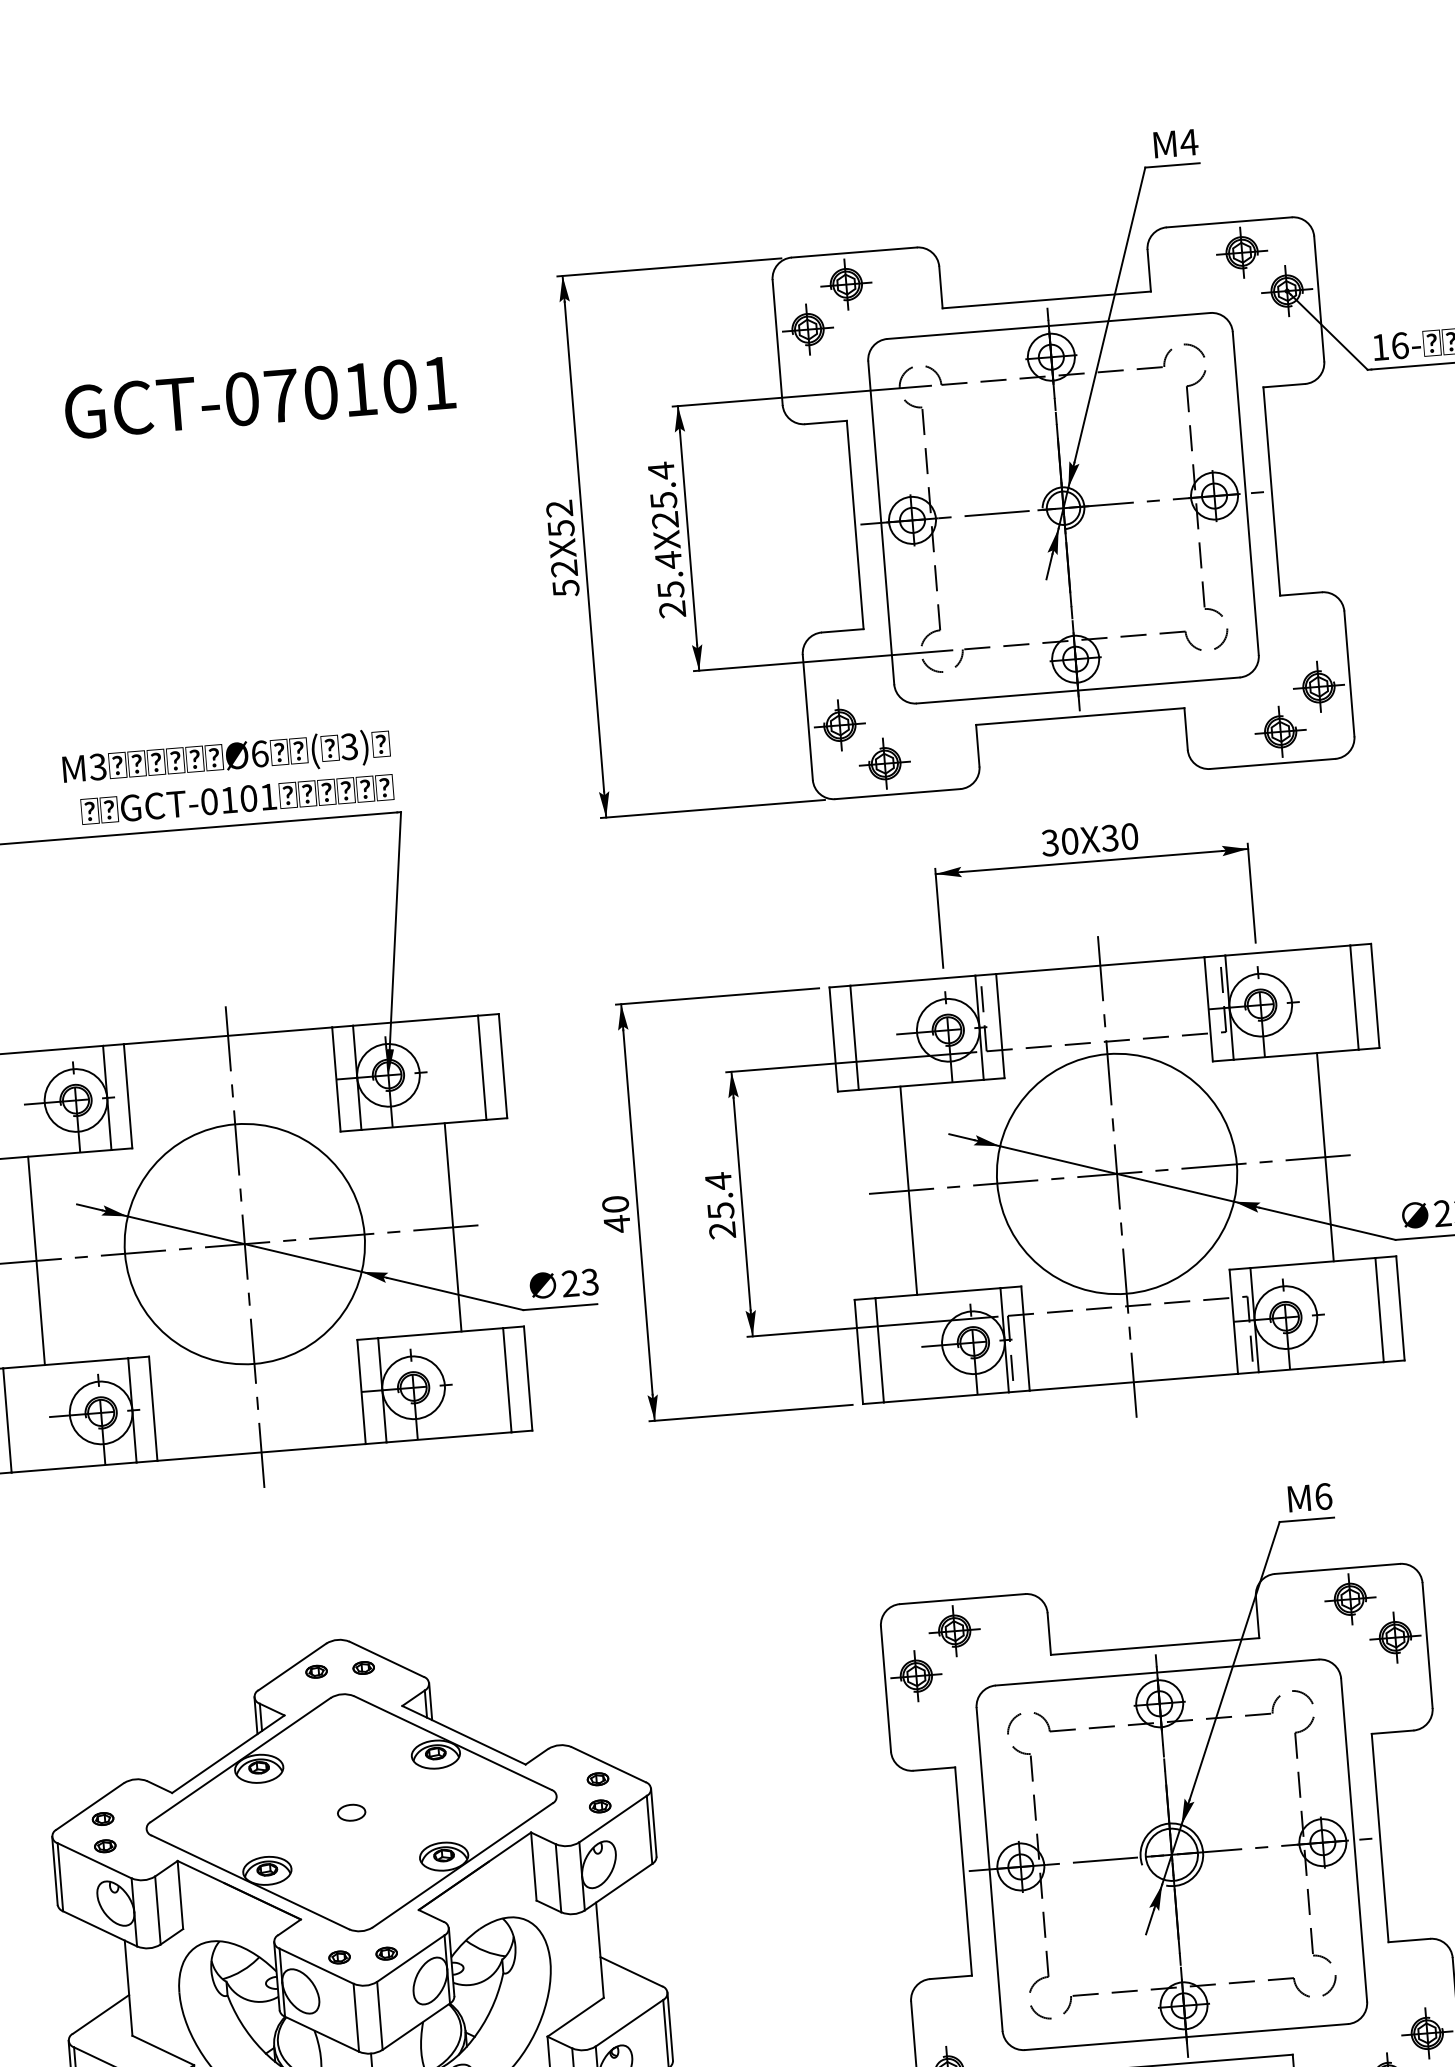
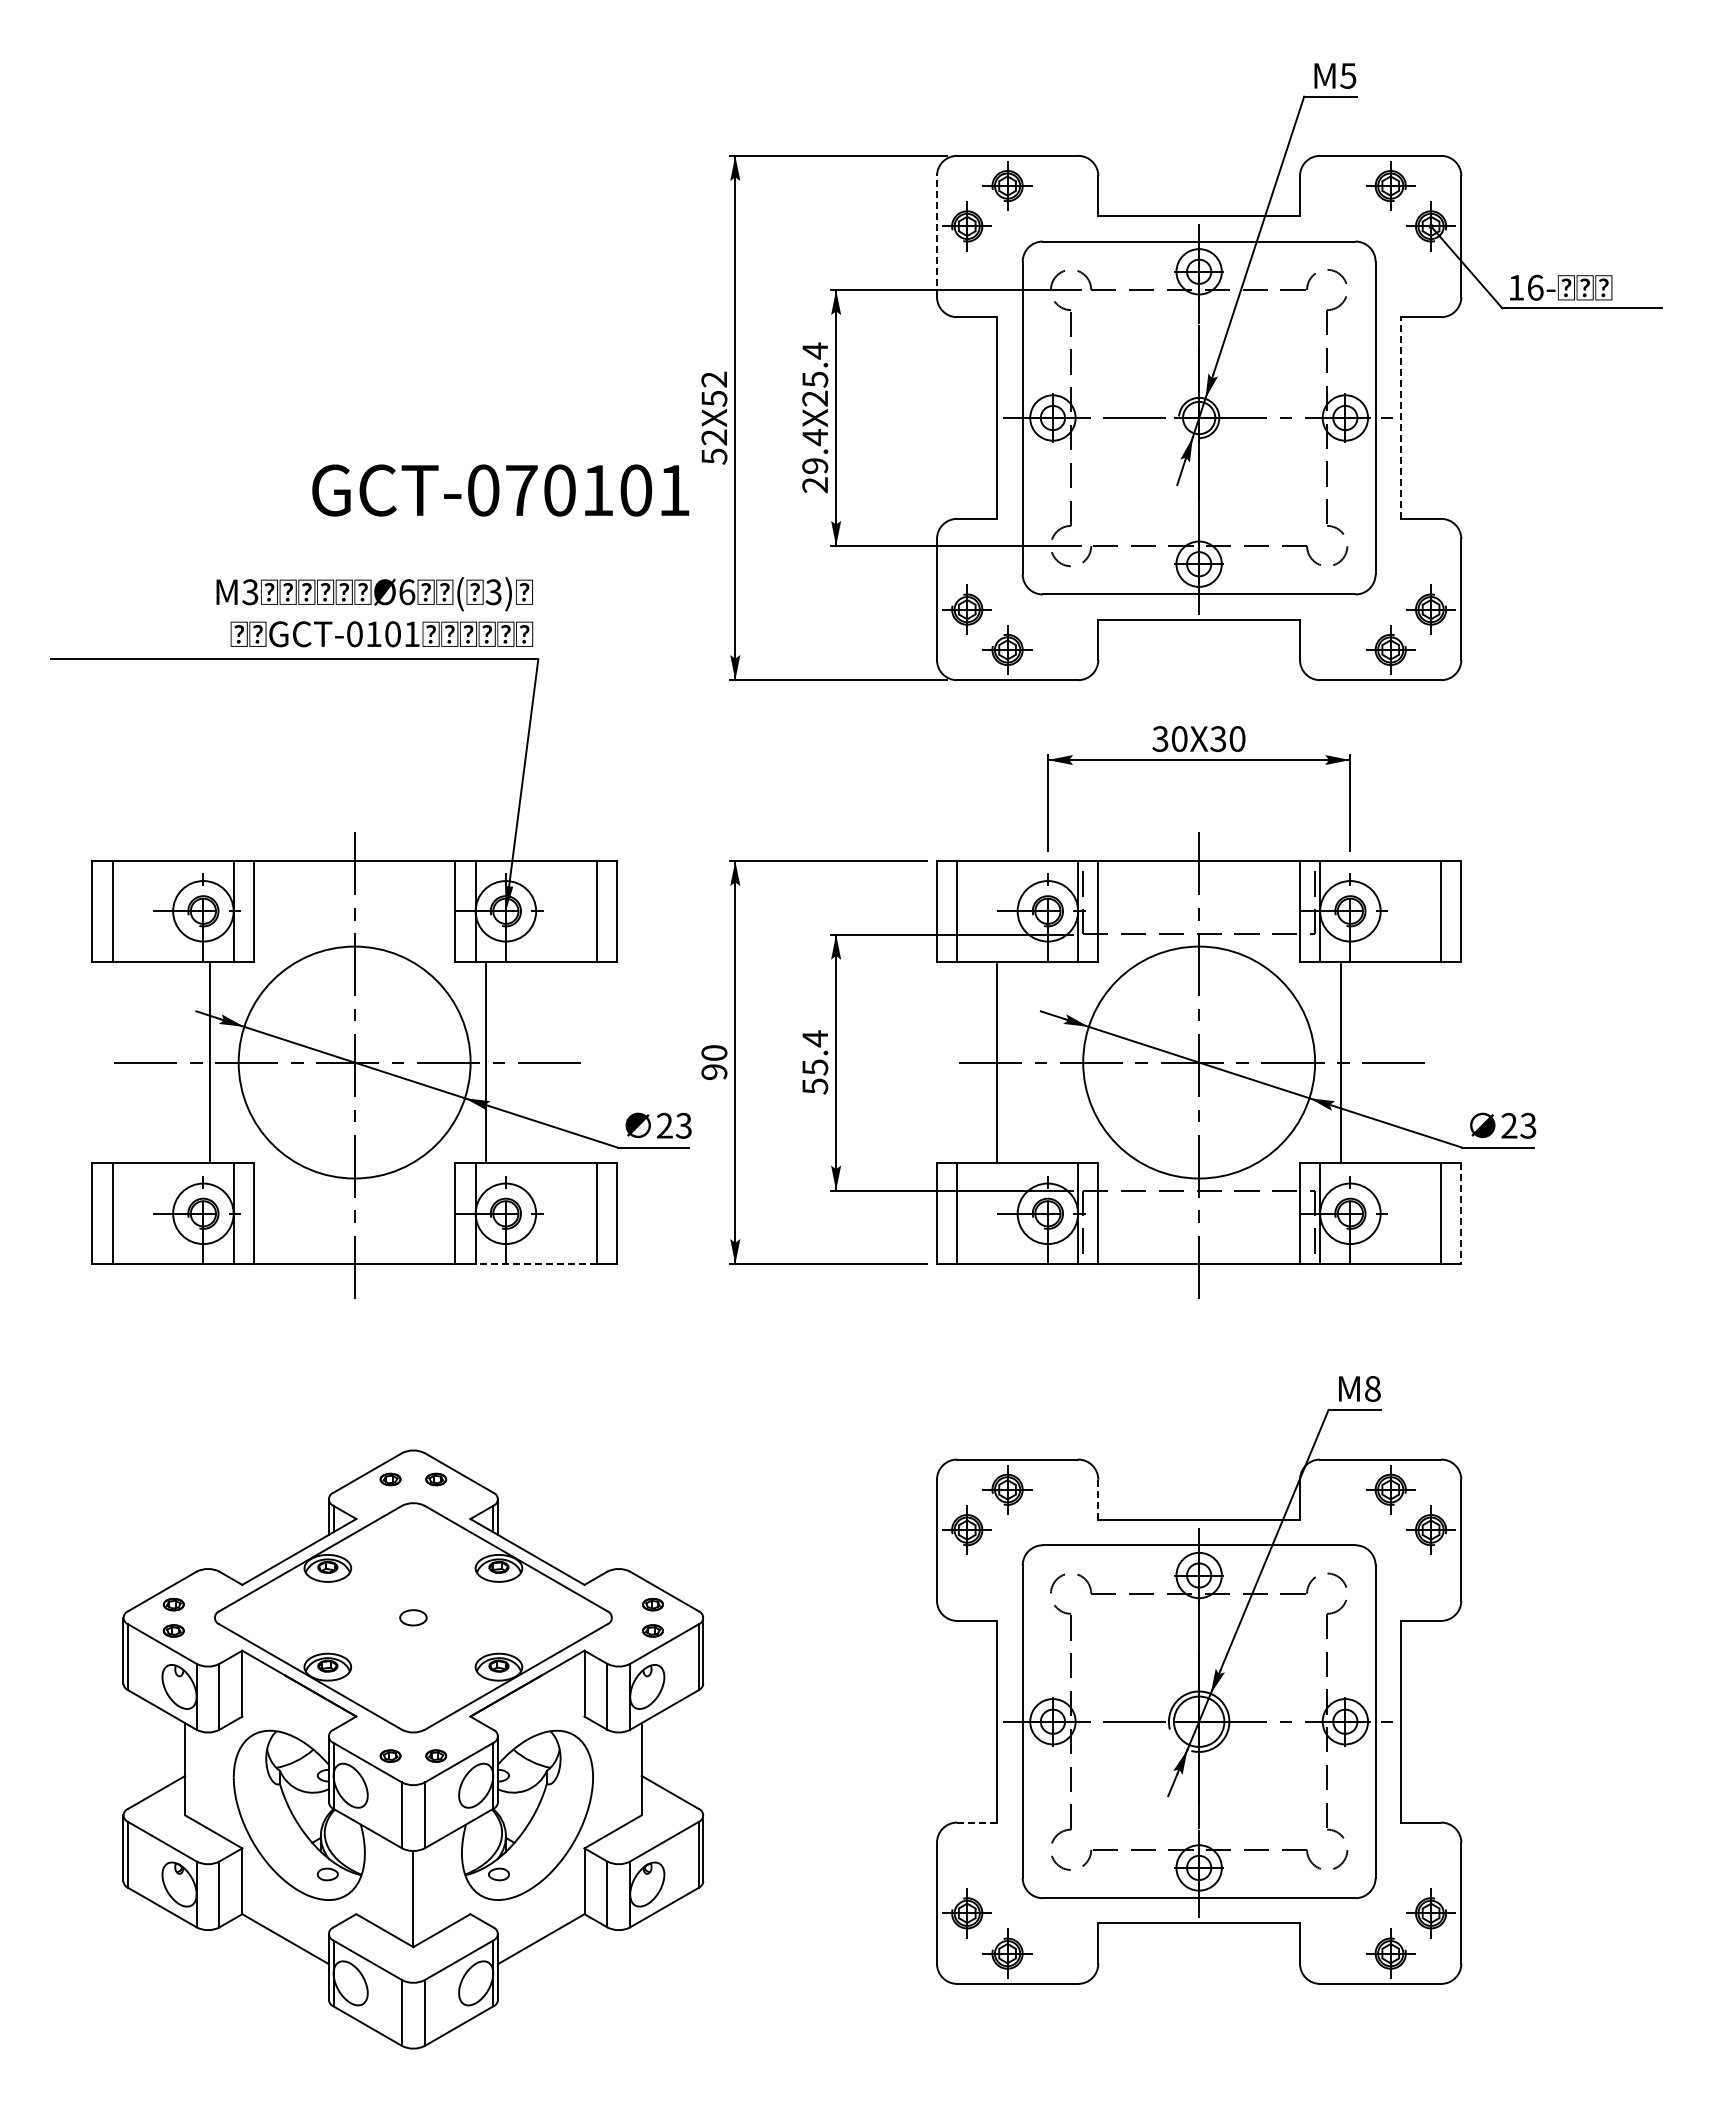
text: (1188, 142) -> (1347, 75), M4 -> M5
line: (777, 342) -> (936, 236), solid -> dashed
text: (259, 397) -> (500, 490), moved
line: (1271, 492) -> (1400, 418), solid -> dashed
text: (671, 590) -> (815, 466), 25.4X25.4 -> 29.4X25.4
line: (1325, 1157) -> (1340, 1062), moved
text: (617, 1223) -> (714, 1071), 40 -> 90
line: (453, 1227) -> (486, 1062), moved
text: (722, 1230) -> (815, 1086), 25.4 -> 55.4
line: (36, 1260) -> (209, 1062), moved
line: (1400, 1309) -> (1461, 1214), solid -> dashed
line: (449, 1437) -> (536, 1264), solid -> dashed
text: (1323, 1496) -> (1372, 1388), M6 -> M8
line: (1049, 1634) -> (1098, 1500), solid -> dashed
line: (951, 1977) -> (977, 1822), solid -> dashed

